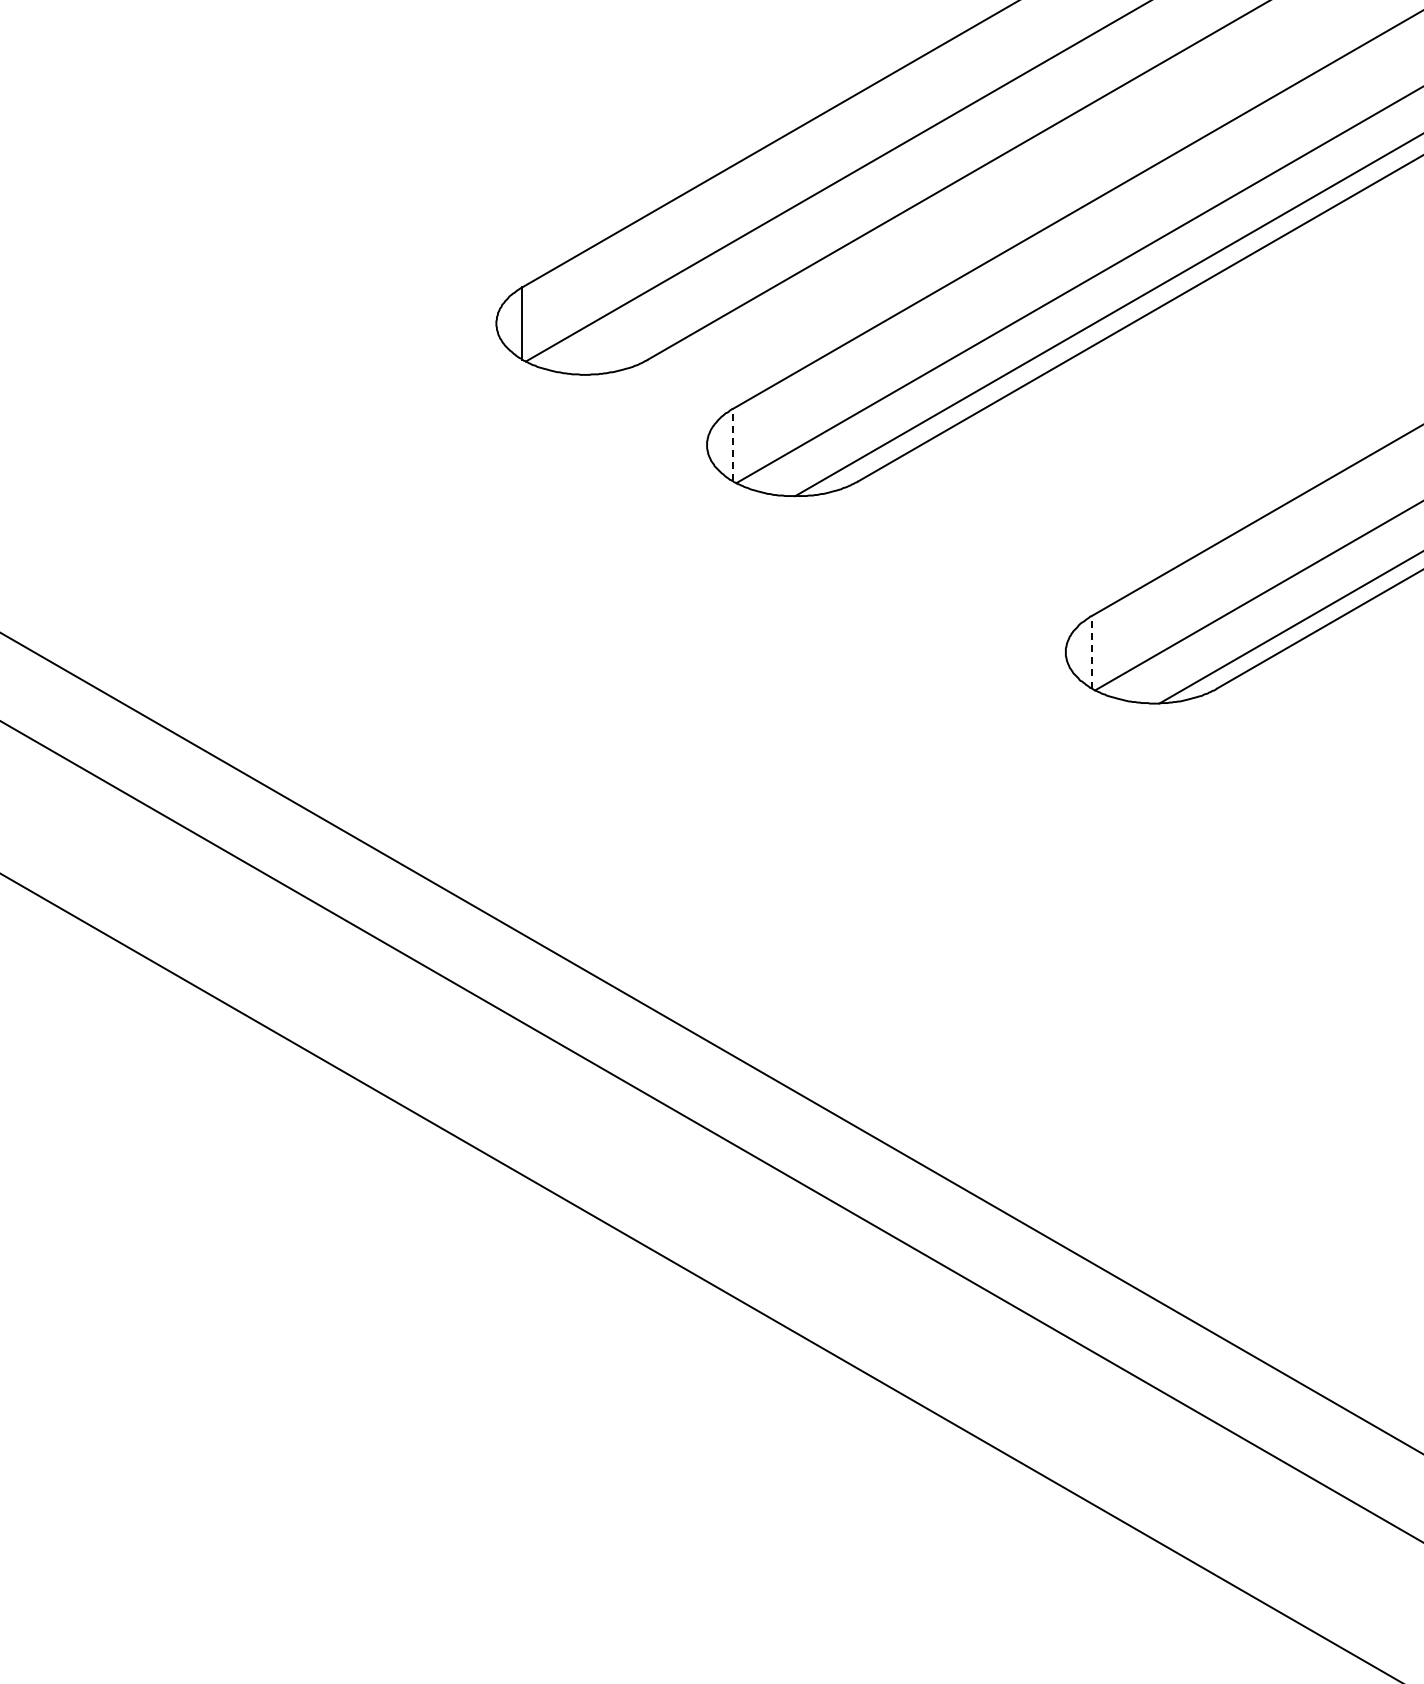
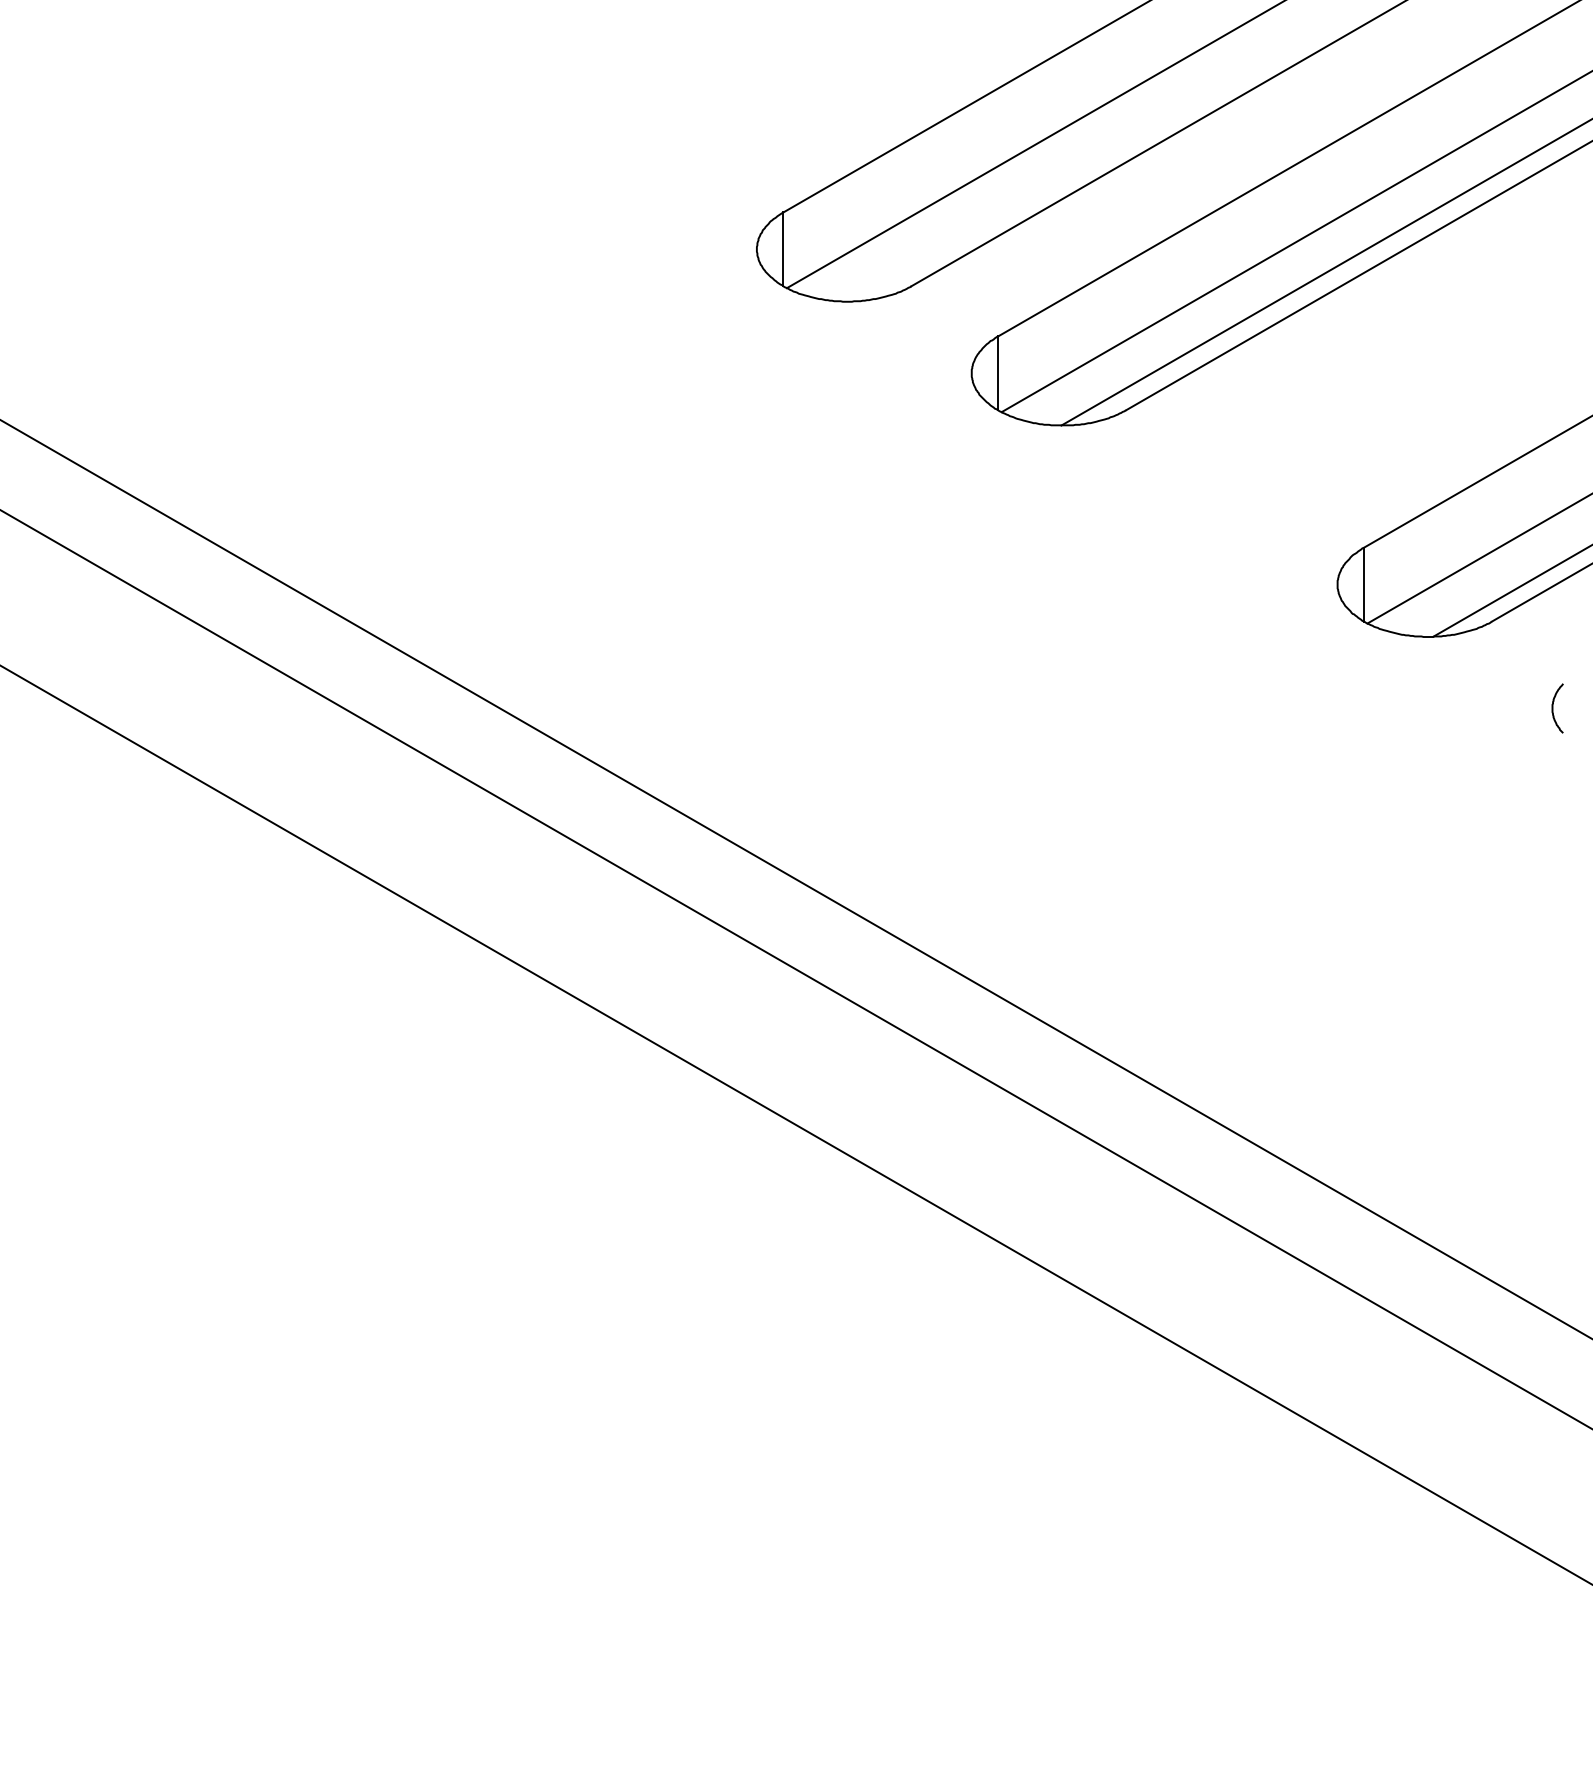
line: (733, 445) -> (998, 373), dashed -> solid
line: (1092, 652) -> (1364, 584), dashed -> solid
curve: (1277, 773) -> (1553, 708), added

